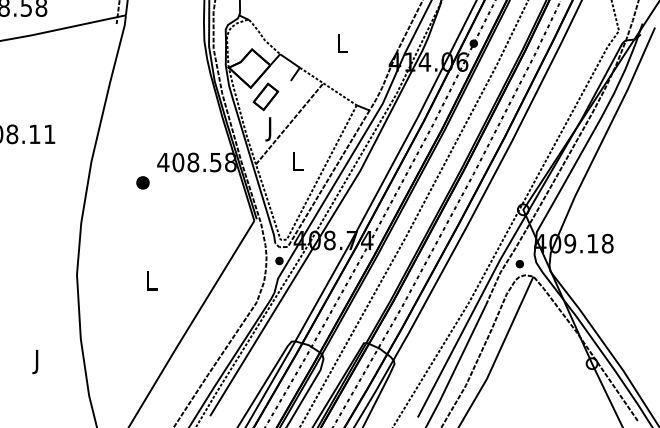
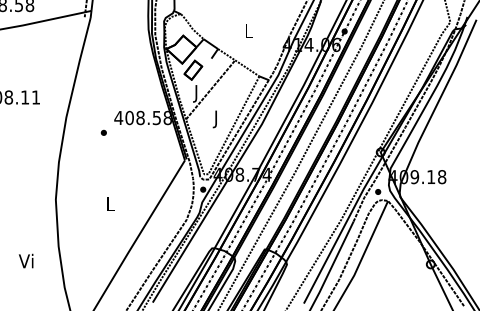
text: (297, 164) -> (216, 119), L -> J
part: (142, 182) -> (103, 132), size x0.62
text: (36, 361) -> (26, 262), J -> Vi

